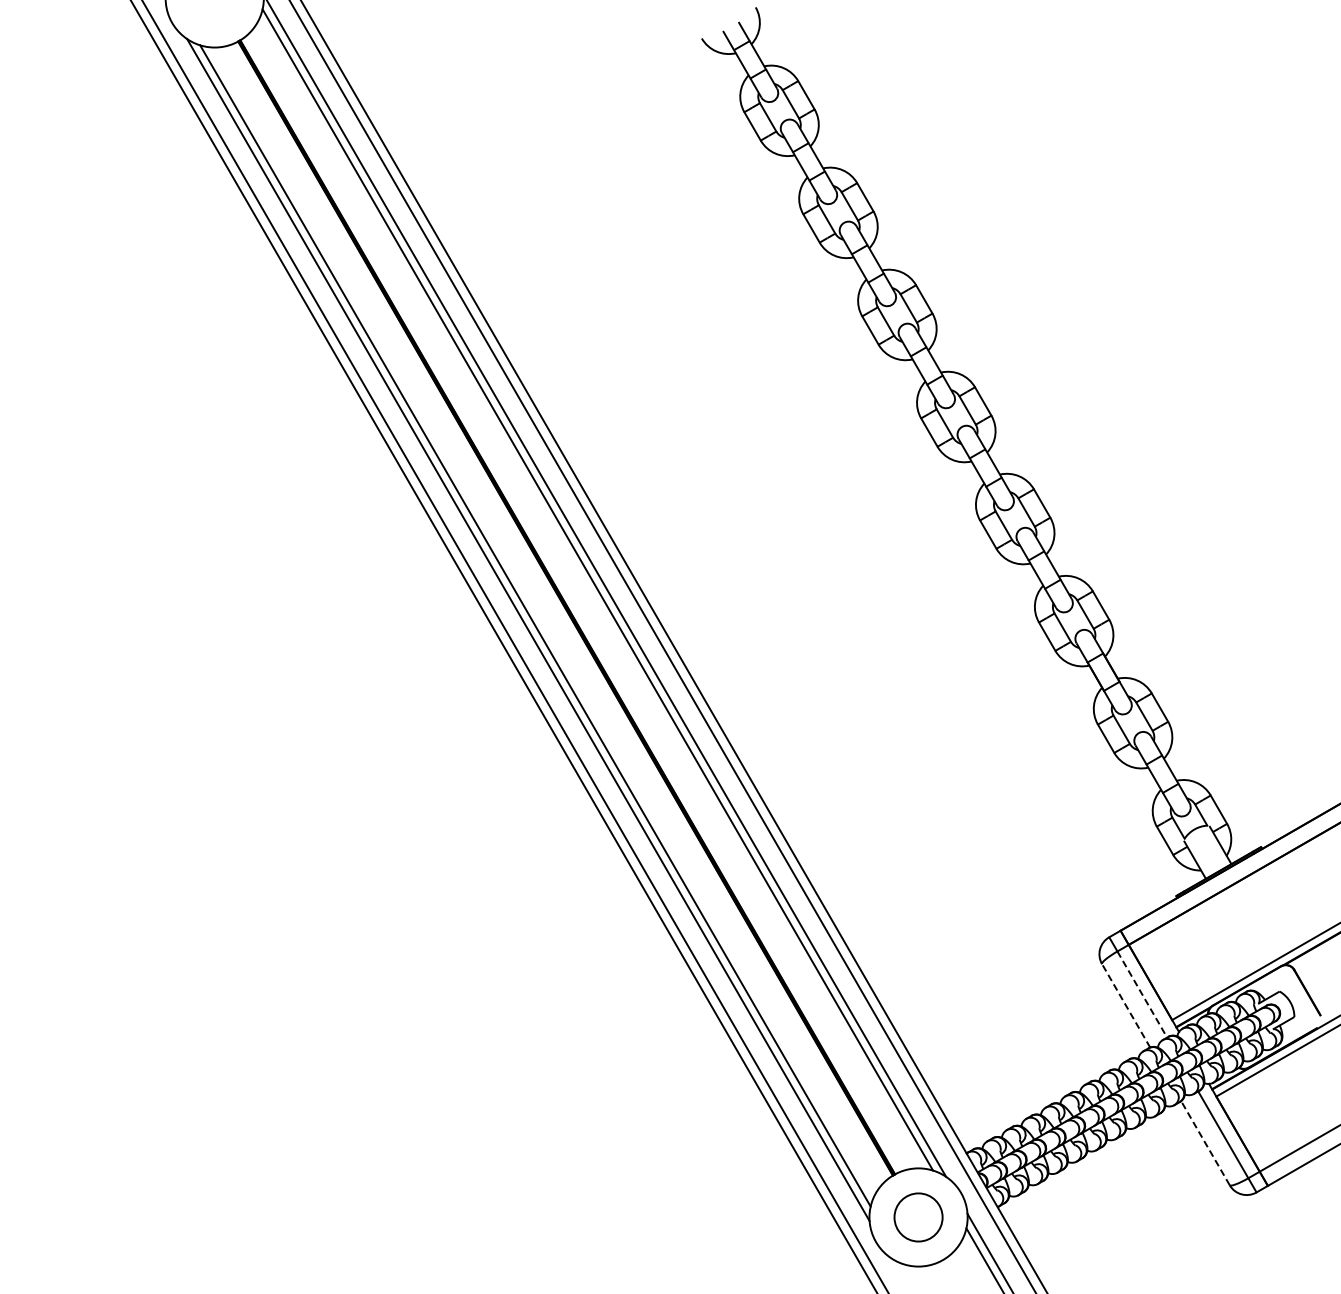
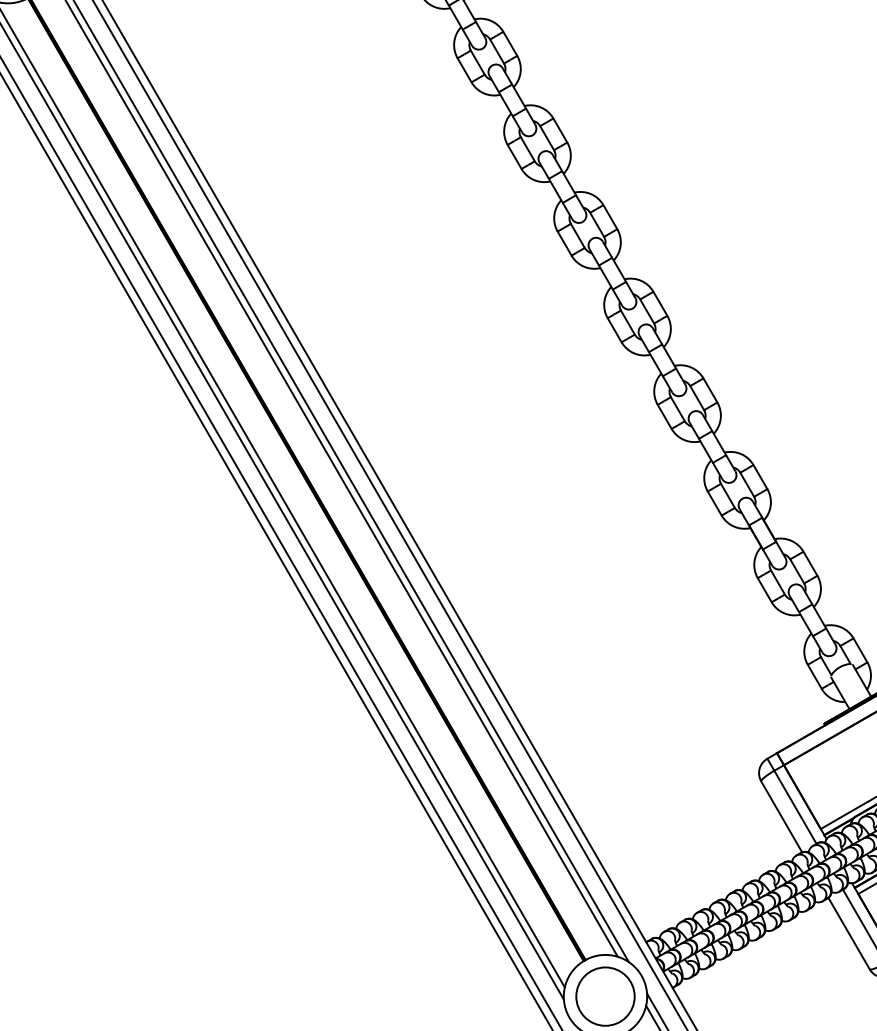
line: (1142, 994) -> (795, 807), dashed -> solid
line: (1125, 1005) -> (781, 816), dashed -> solid
line: (1205, 1143) -> (849, 933), dashed -> solid
circle: (918, 1217) -> (605, 996), size x1.43

